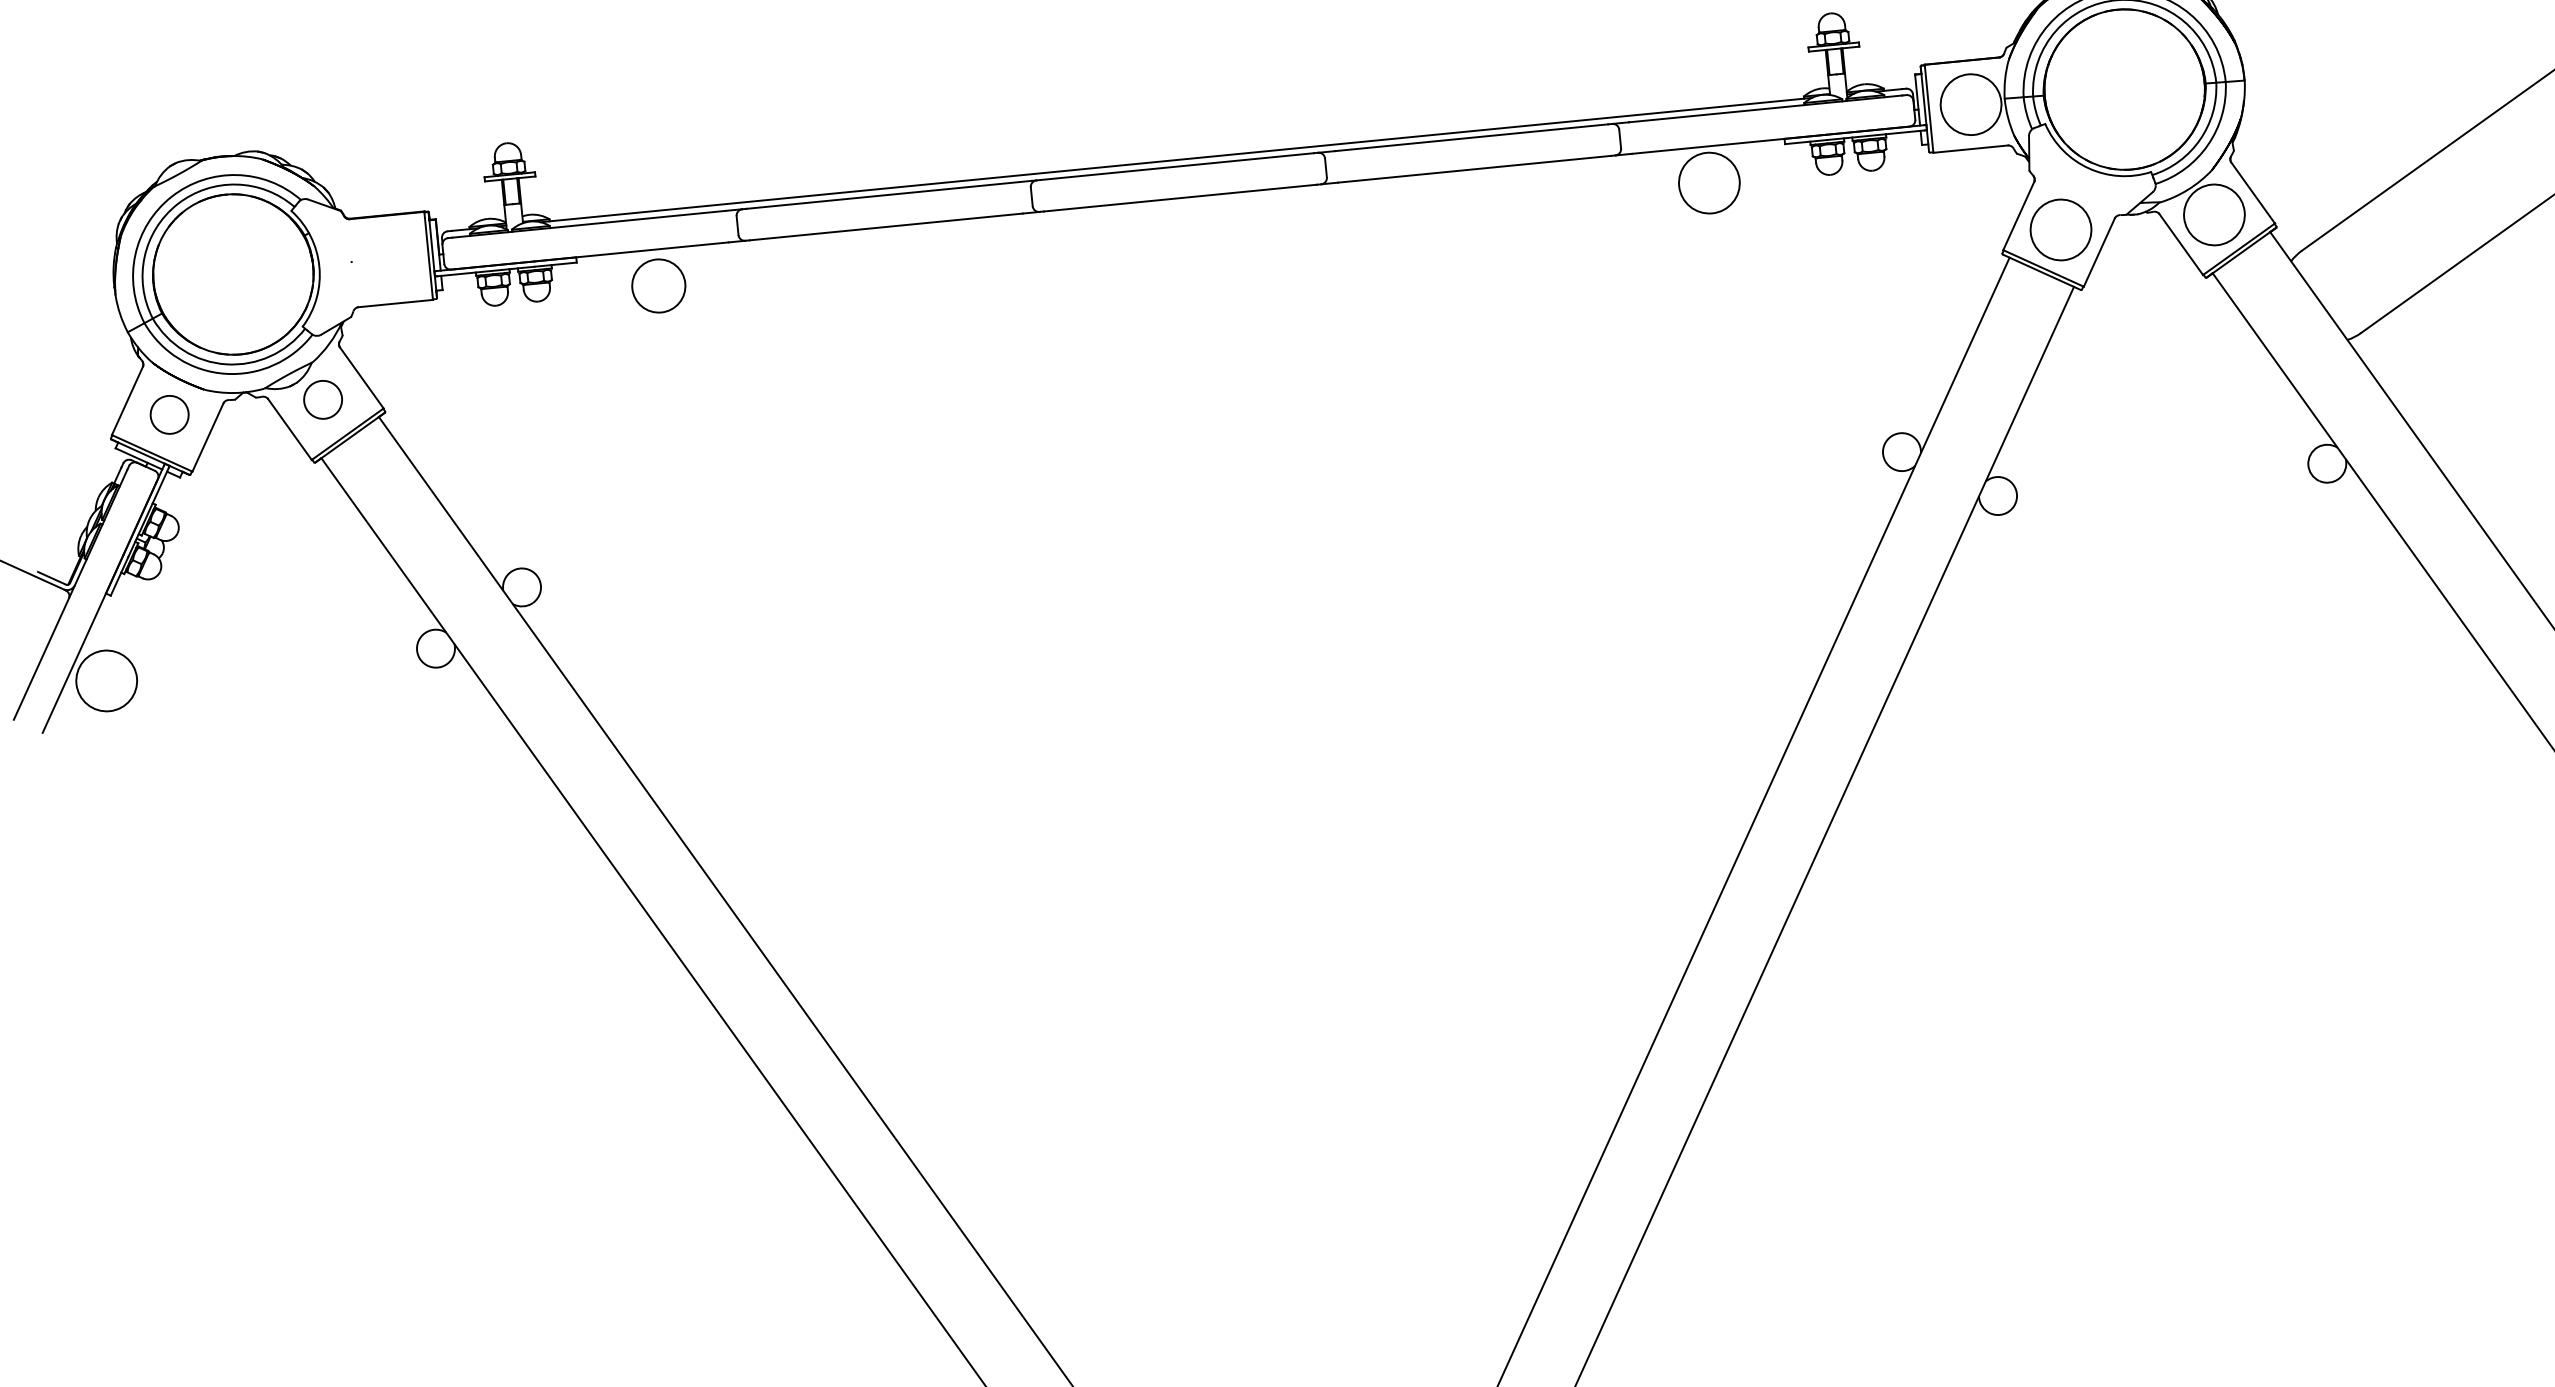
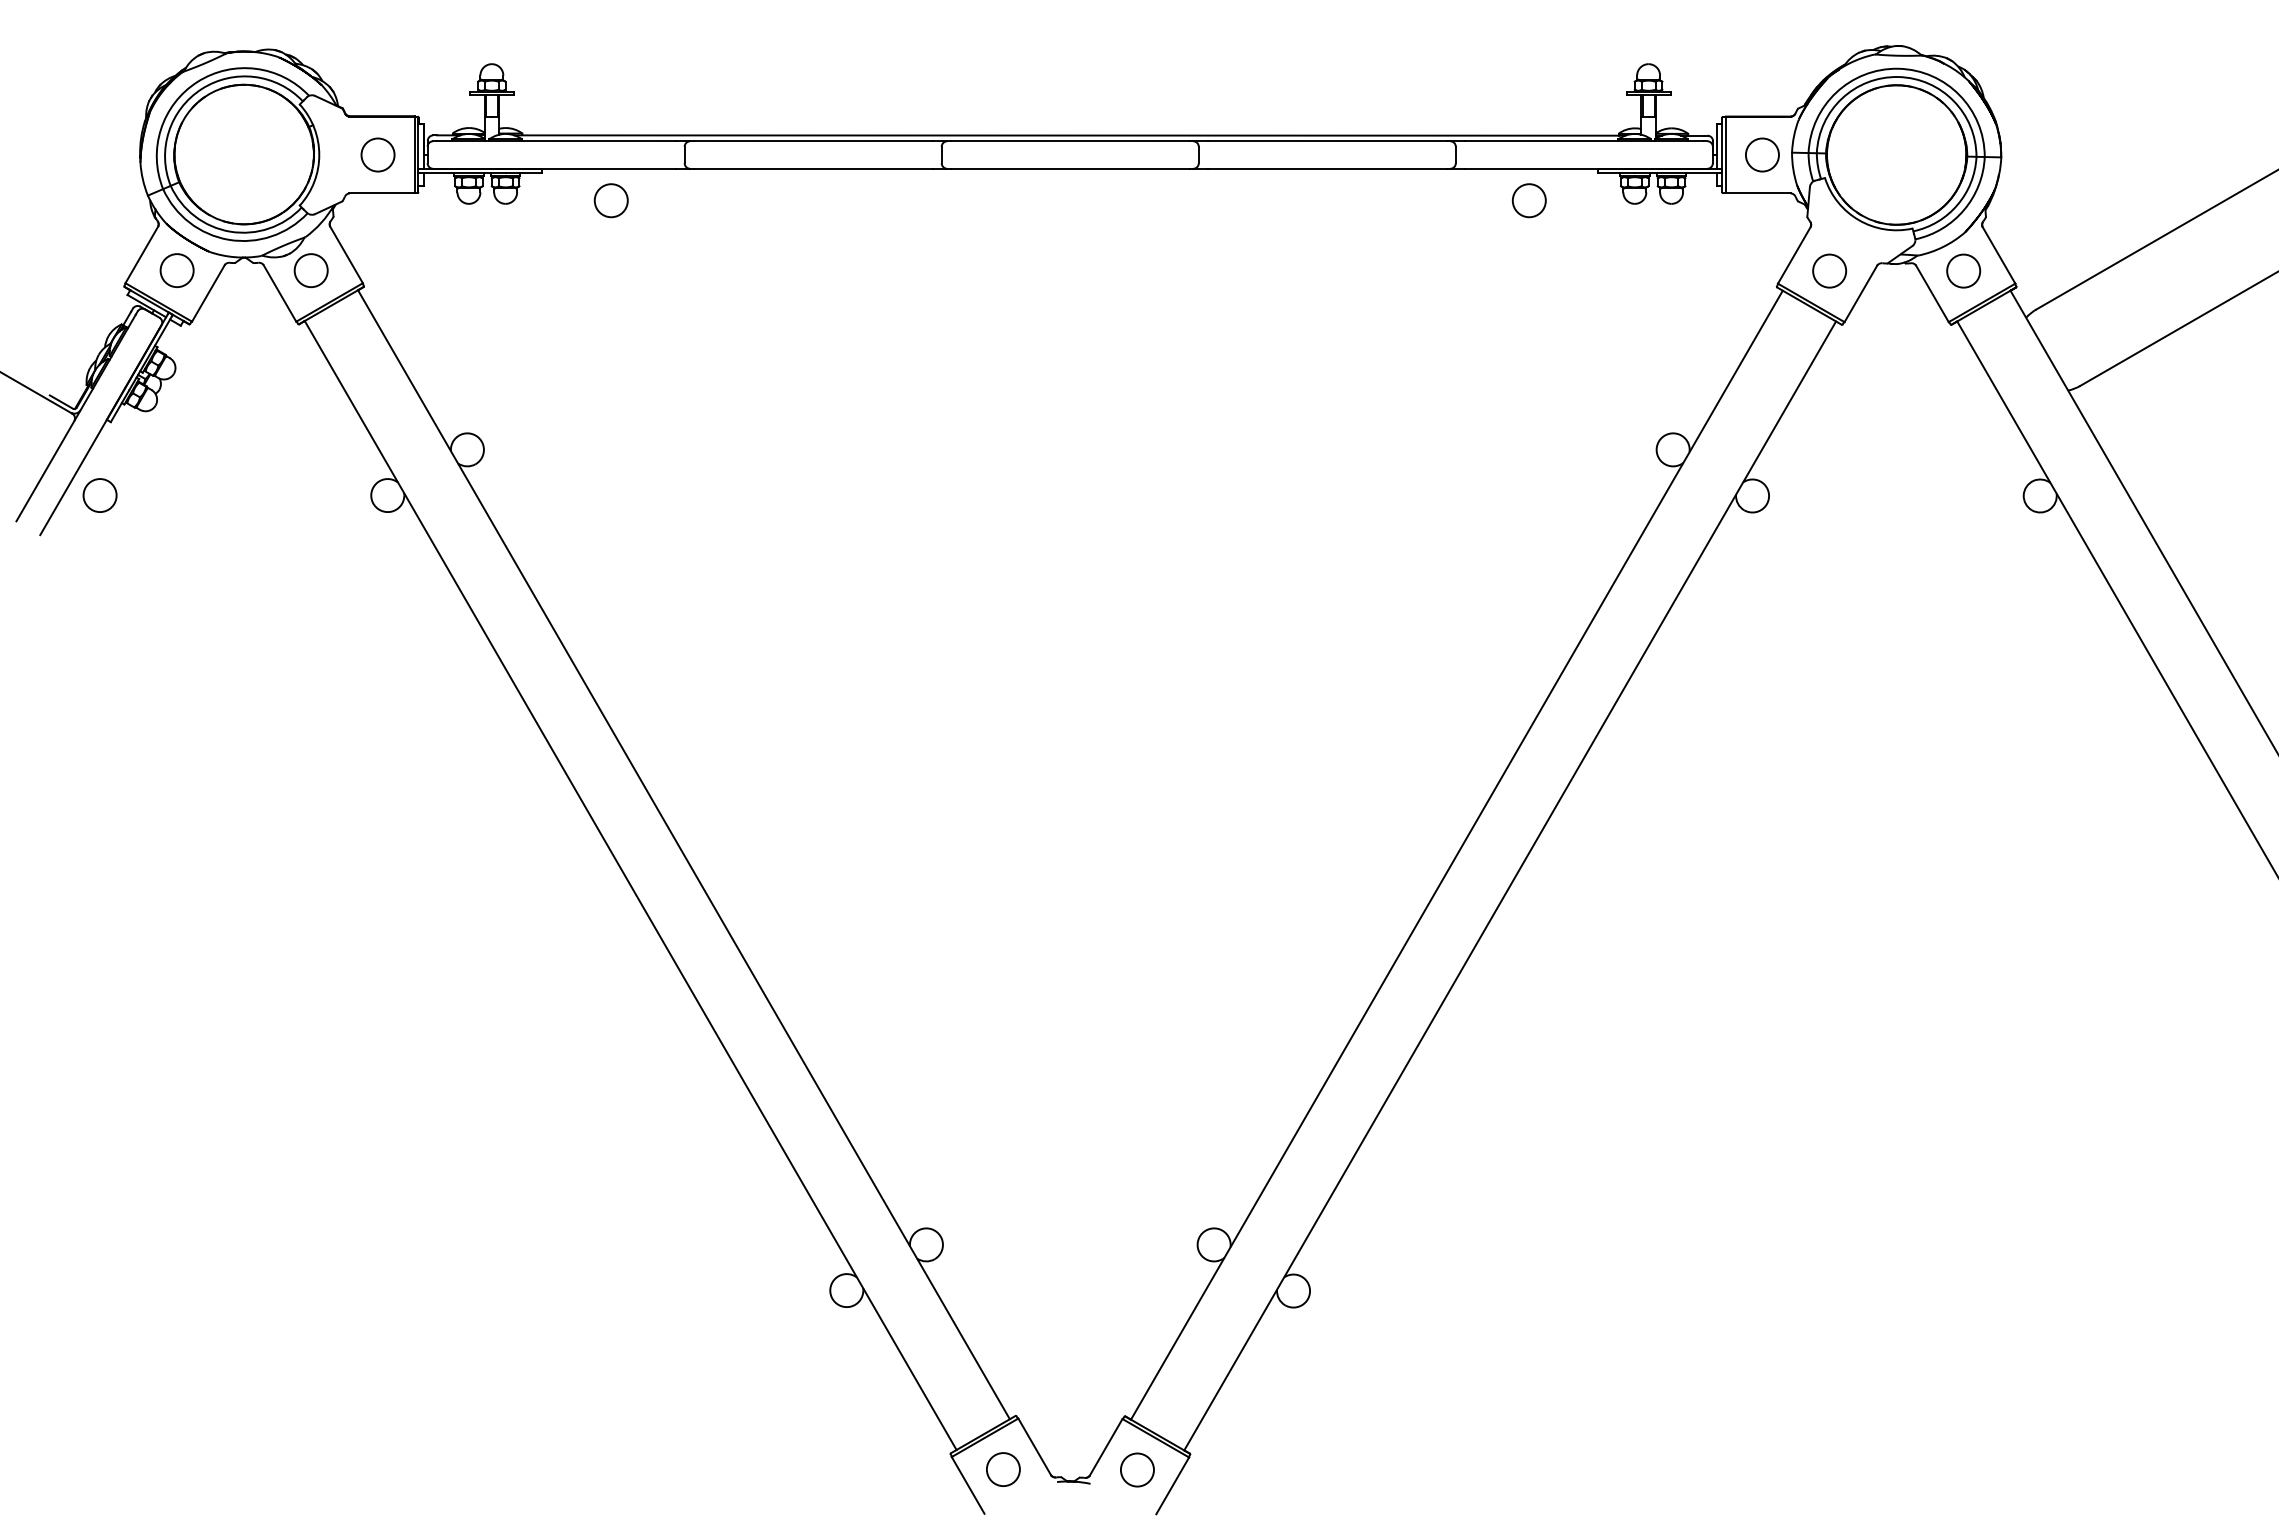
circle: (1969, 104) -> (1761, 154), size x0.62
circle: (1708, 182) -> (1528, 200), size x0.62
circle: (2214, 214) -> (1963, 270), size x0.62
circle: (2060, 229) -> (1829, 270), size x0.62
circle: (385, 259) -> (377, 154), added
circle: (657, 285) -> (610, 200), size x0.71
circle: (106, 680) -> (99, 495), size x0.62

